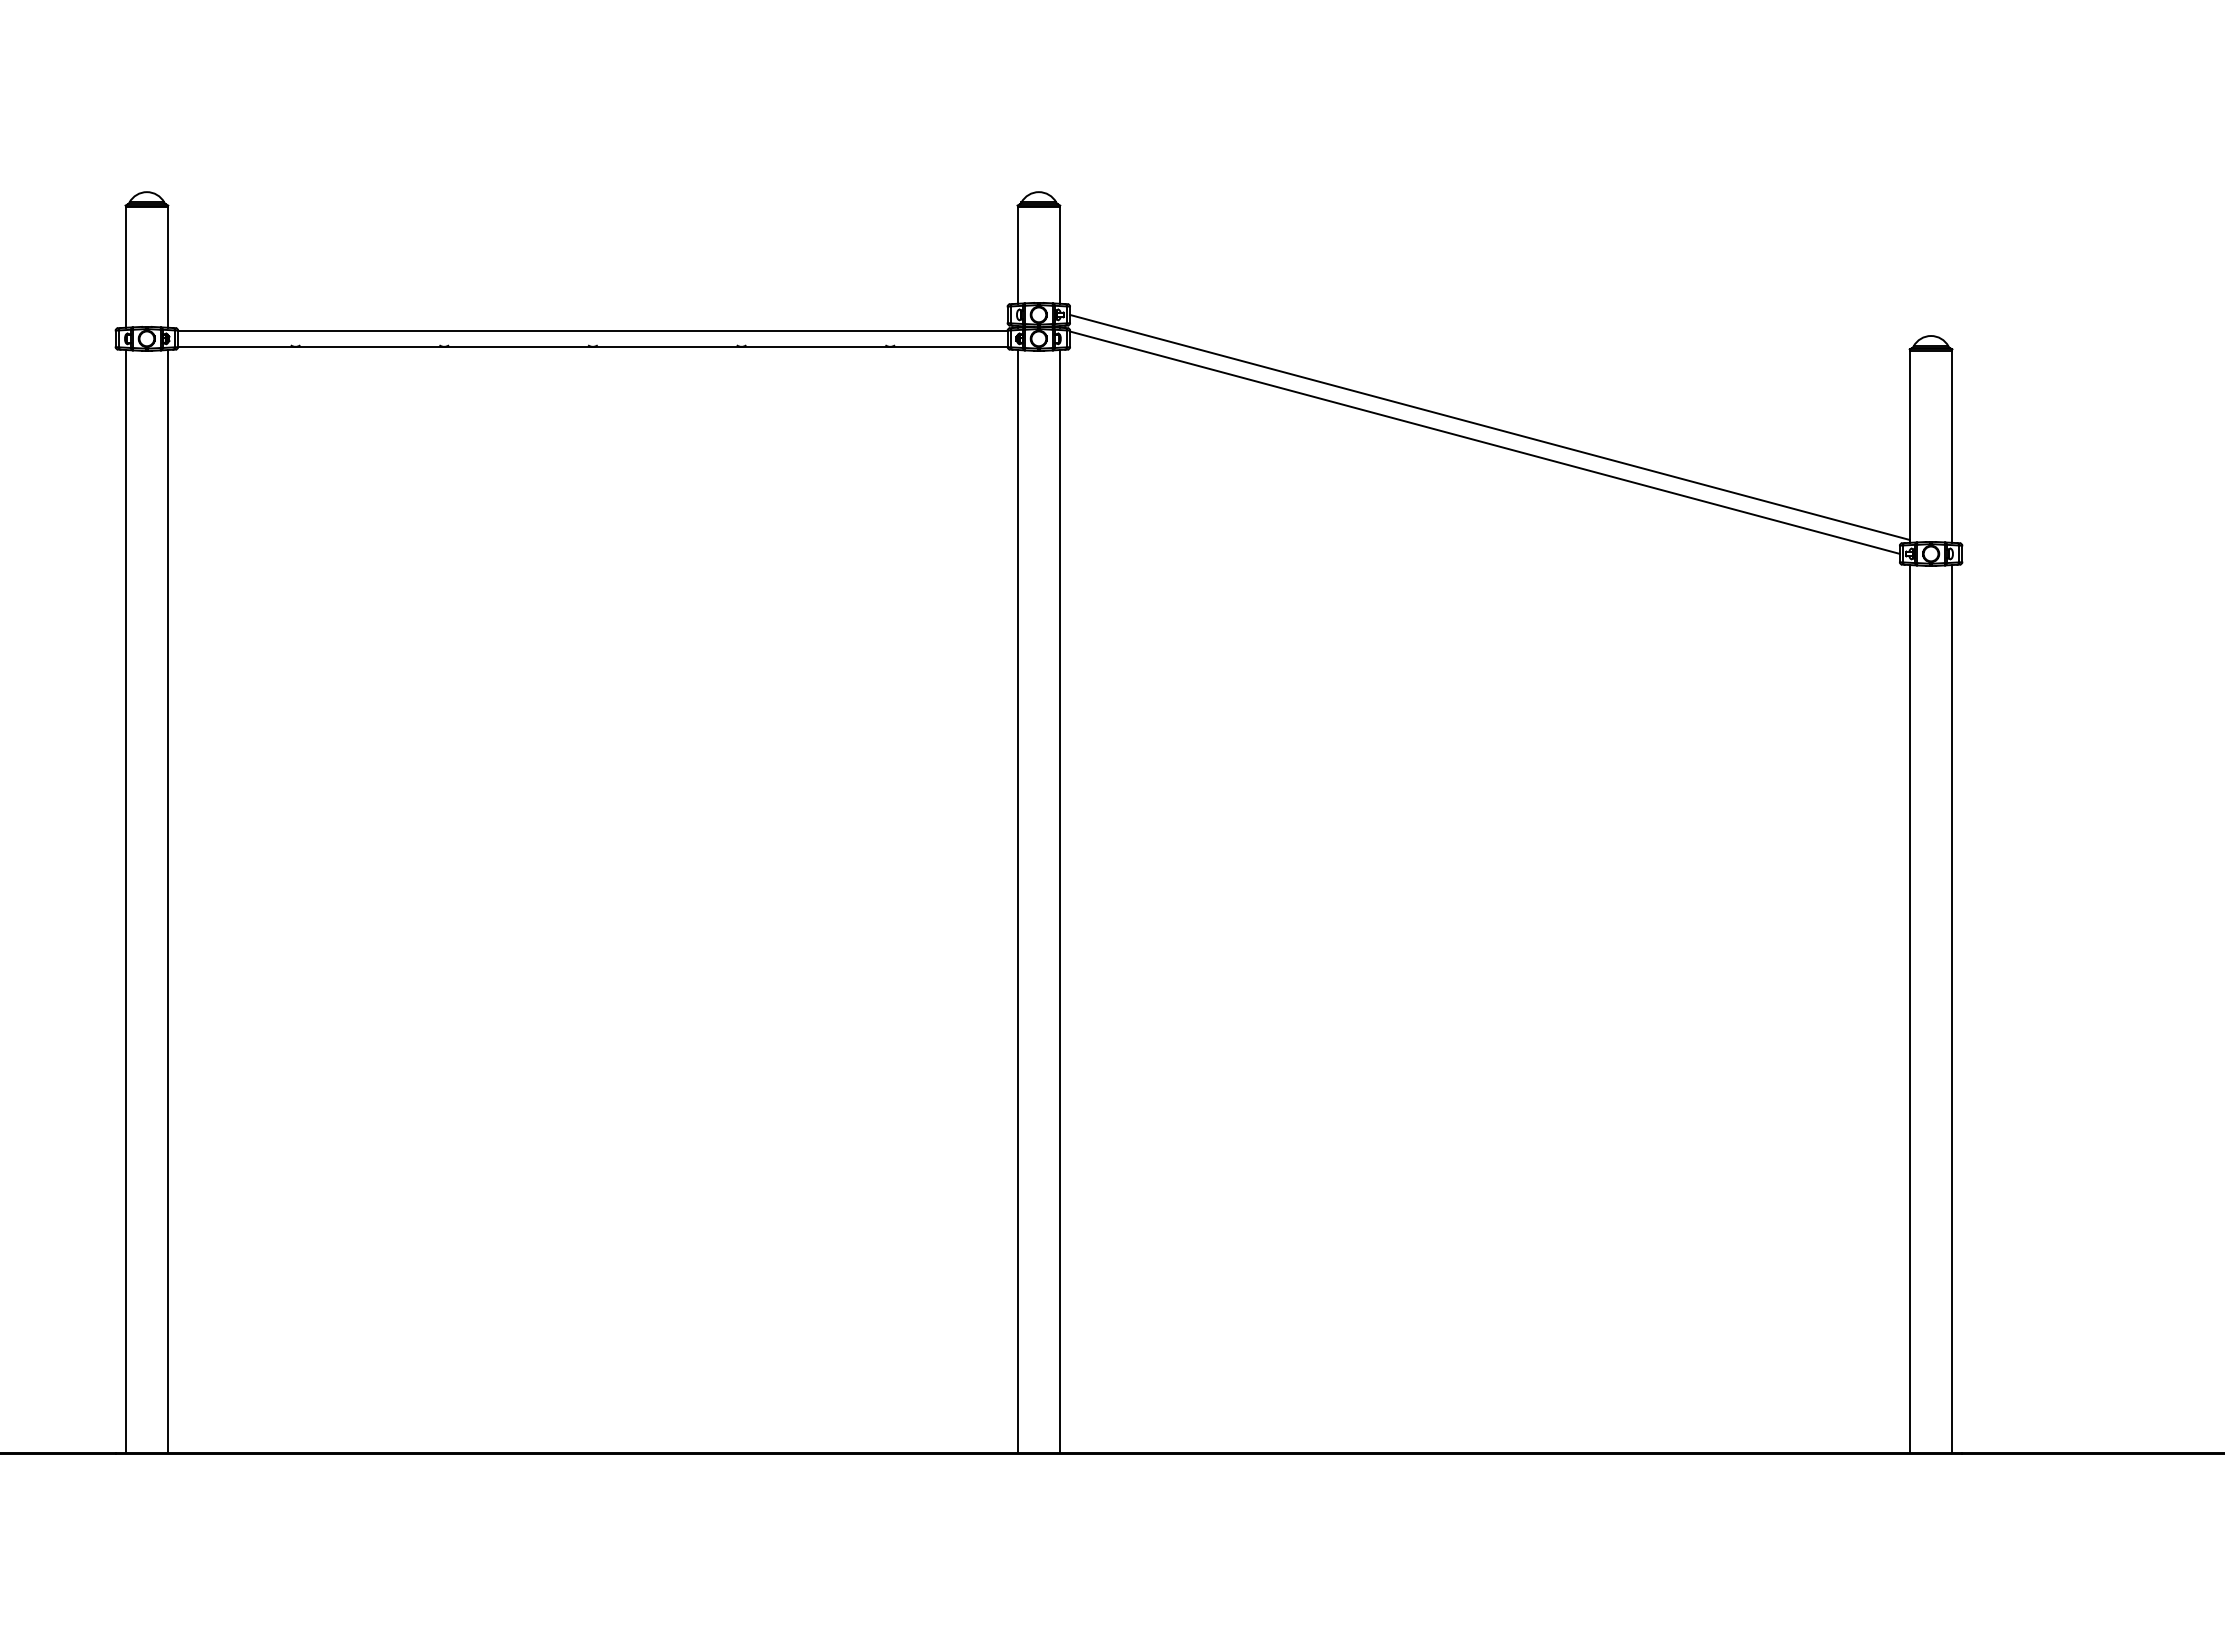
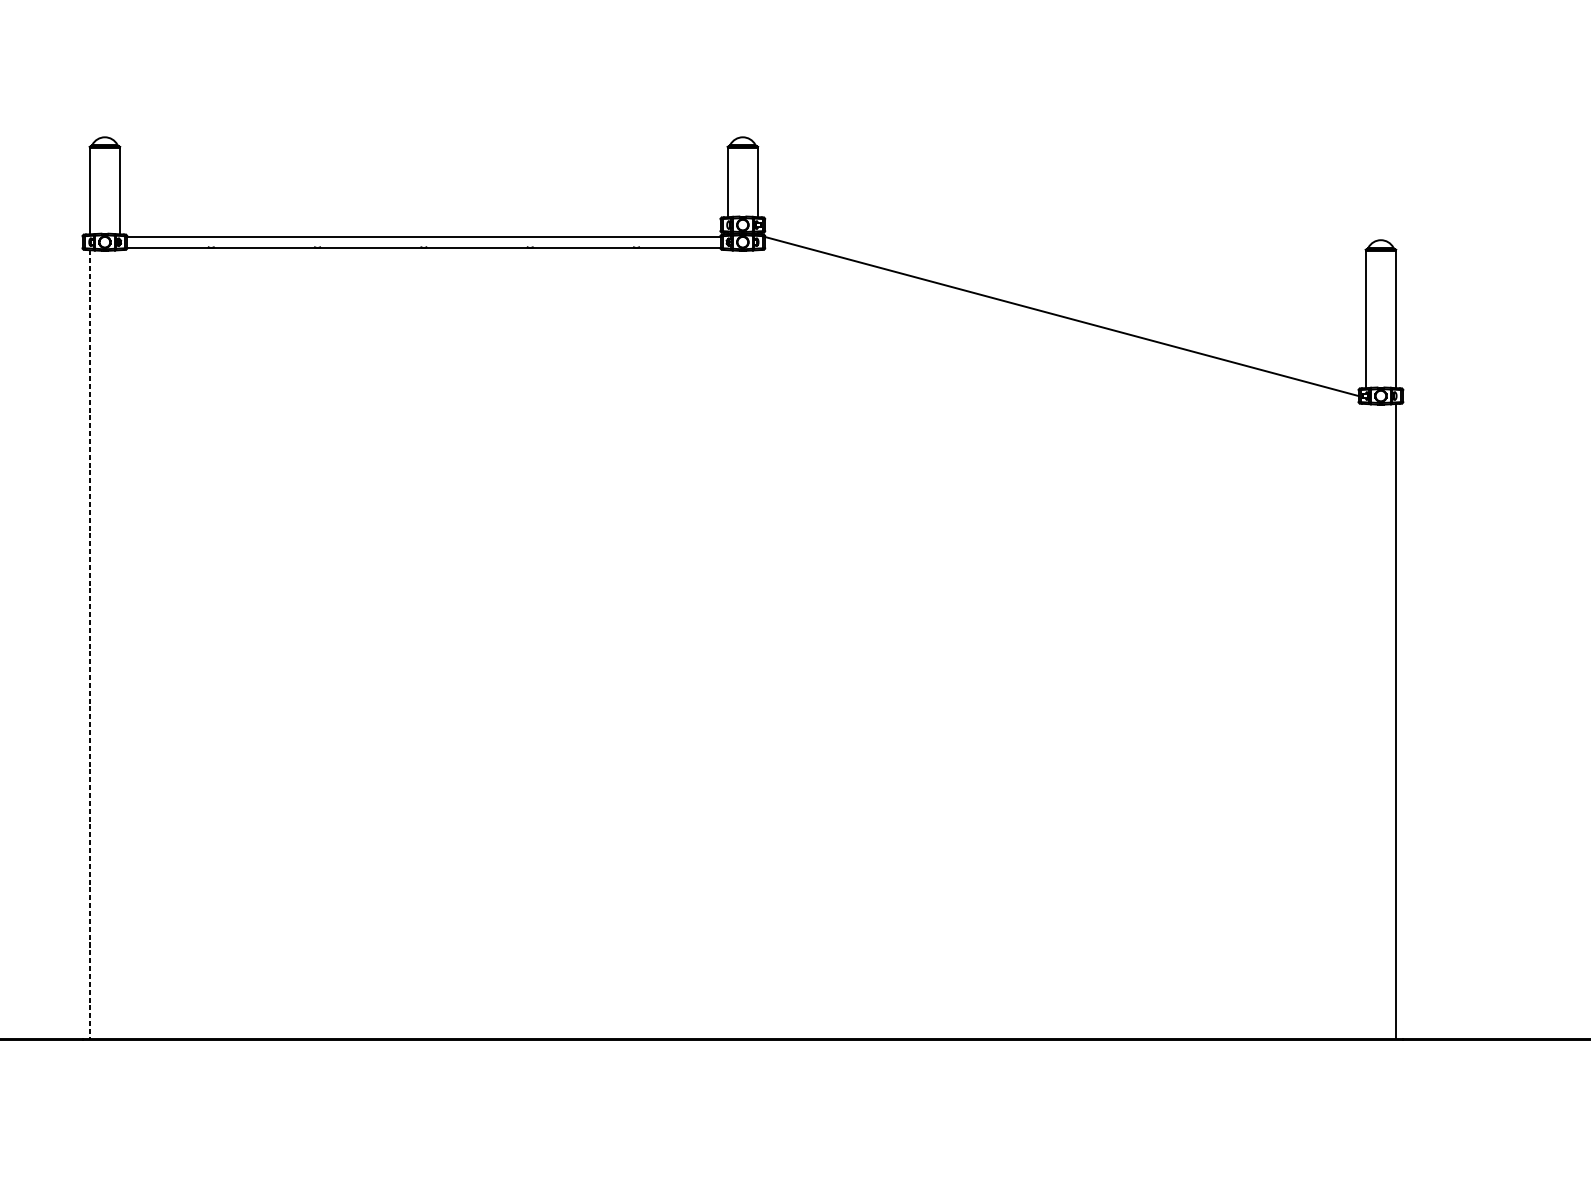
line: (1489, 426) -> (1065, 304), removed
line: (125, 901) -> (89, 644), solid -> dashed
line: (168, 901) -> (120, 644), removed
line: (1017, 901) -> (727, 644), removed
line: (1060, 901) -> (758, 644), removed
line: (1909, 1009) -> (1365, 721), removed

